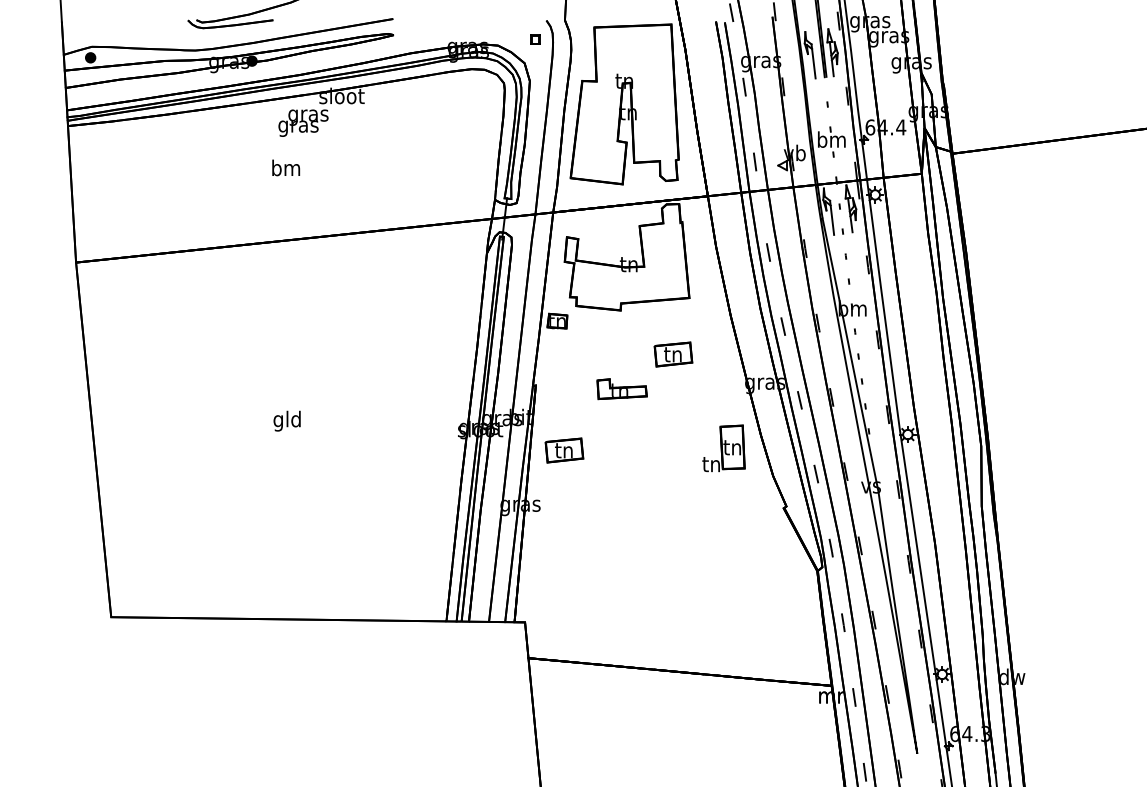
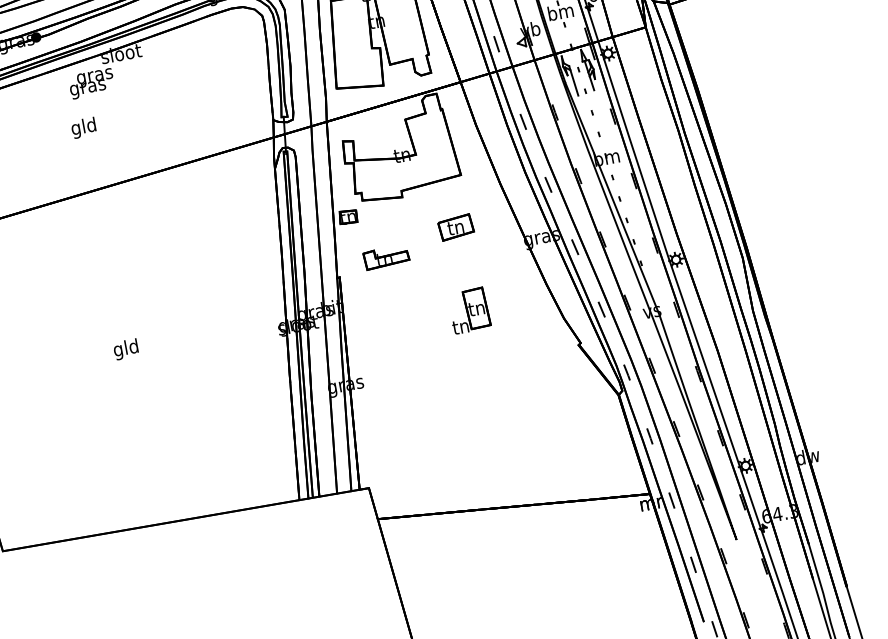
text: (286, 169) -> (84, 127), bm -> gld
part: (621, 389) -> (386, 257), moved
part: (723, 448) -> (468, 310), moved
part: (564, 450) -> (375, 330), removed

